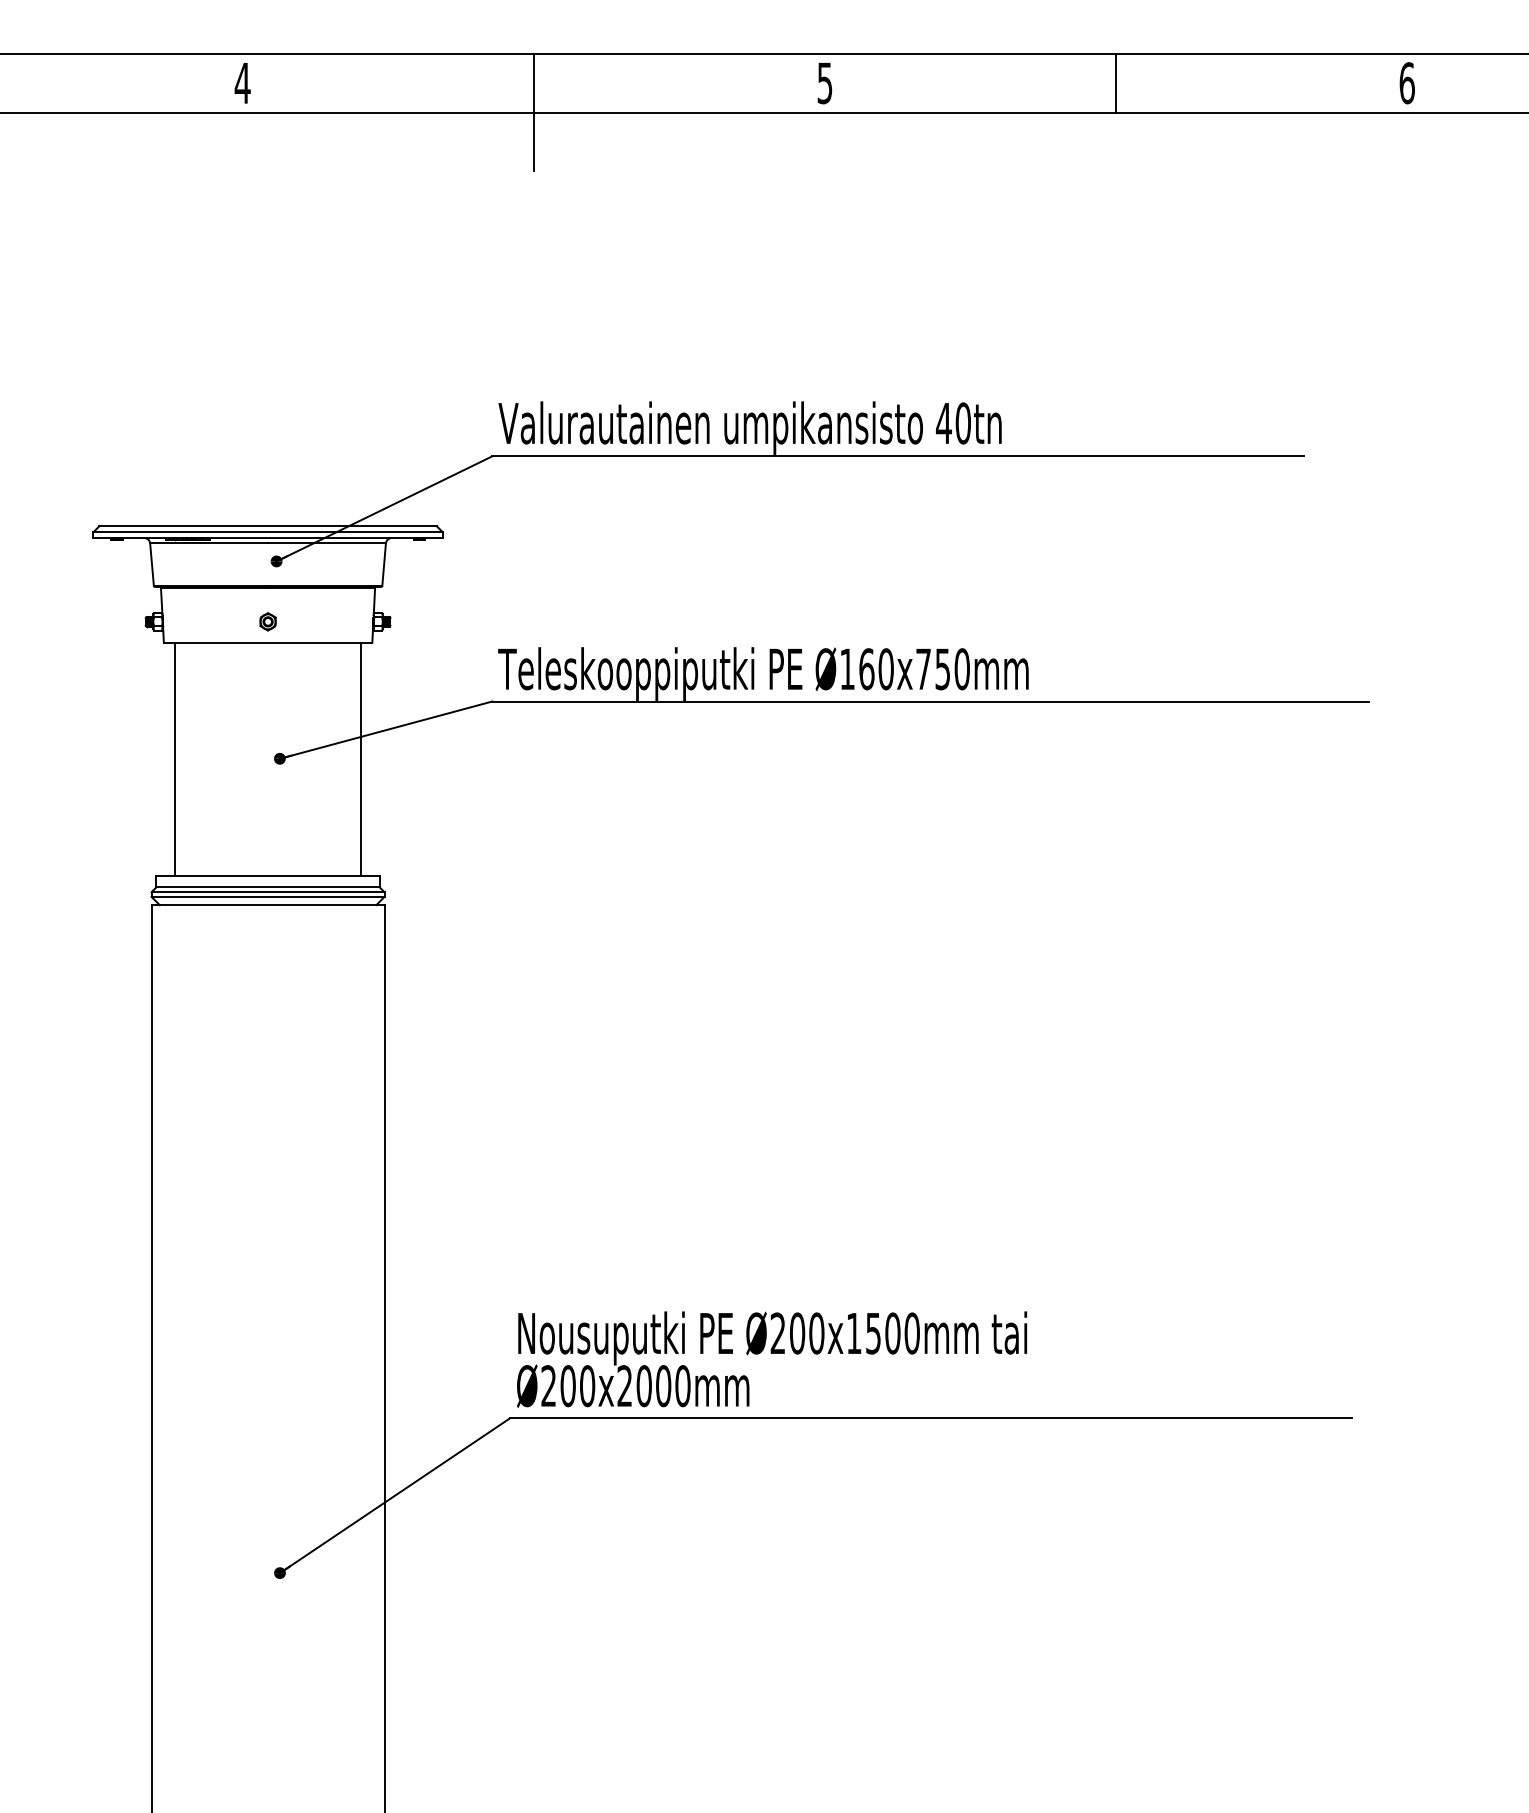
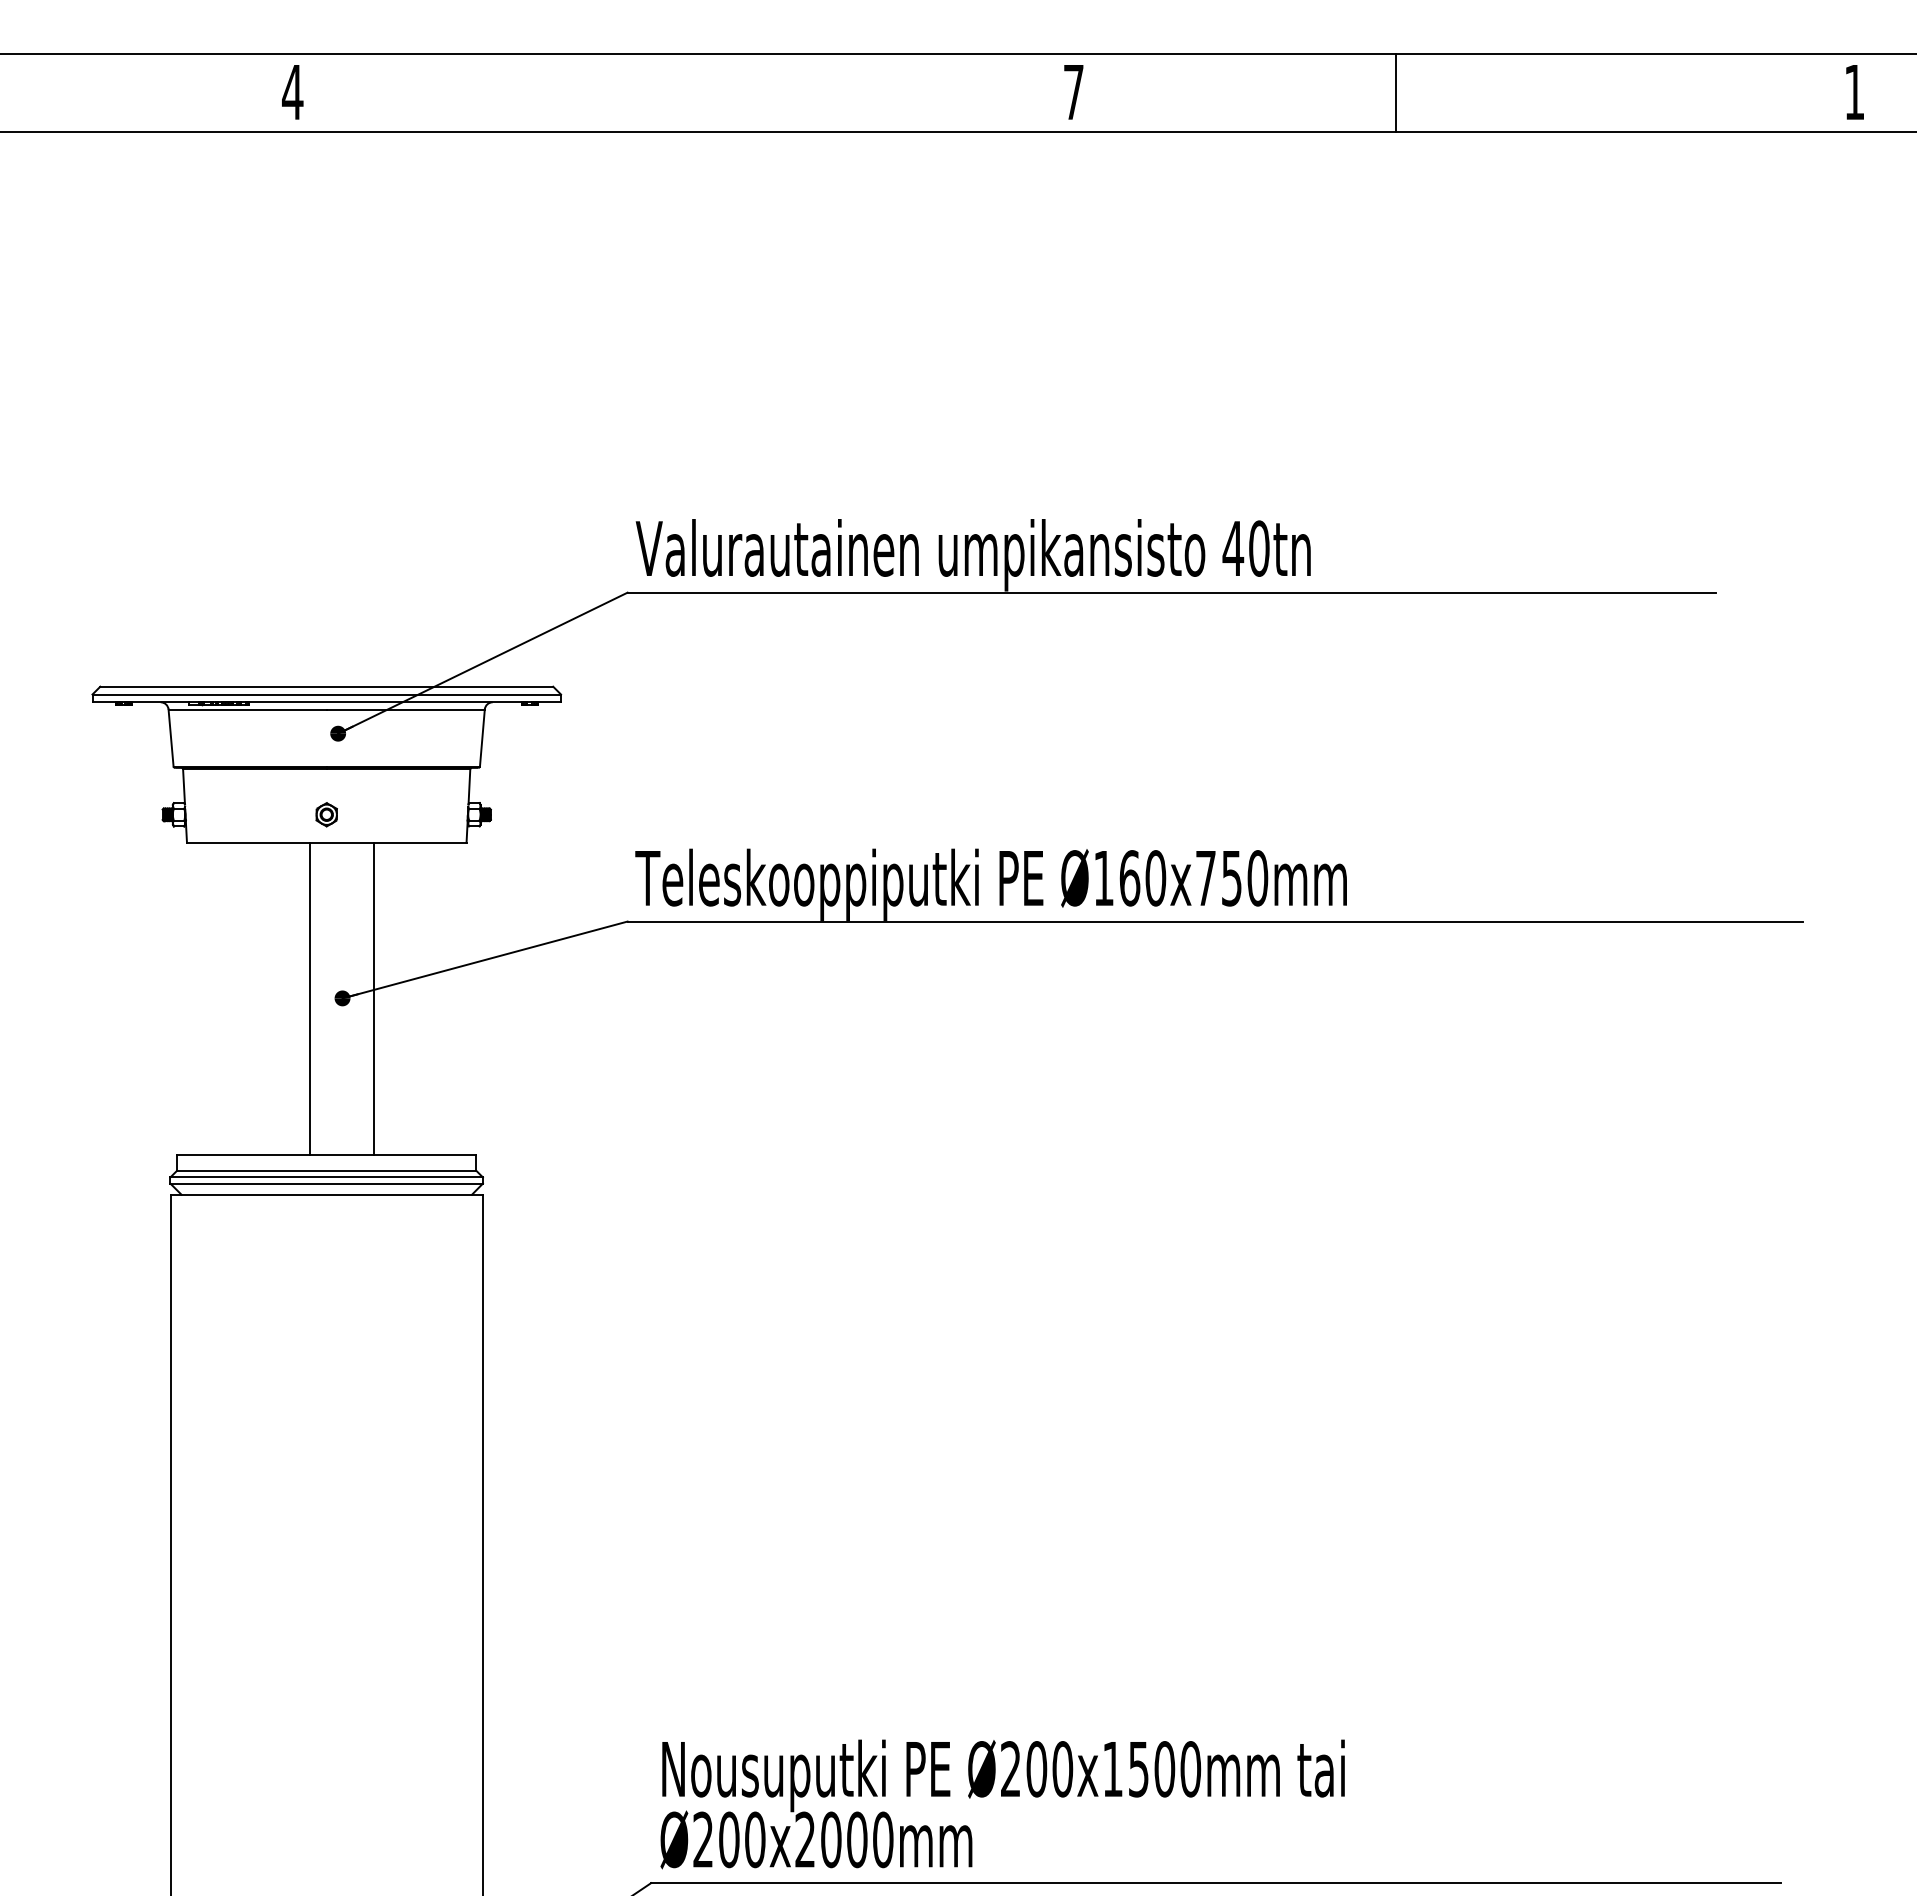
text: (824, 83) -> (1073, 92), 5 -> 7
line: (1116, 83) -> (1396, 92), moved
text: (1406, 83) -> (1853, 92), 6 -> 1
line: (534, 112) -> (684, 131), removed
line: (174, 758) -> (309, 998), moved
line: (361, 758) -> (374, 998), moved

